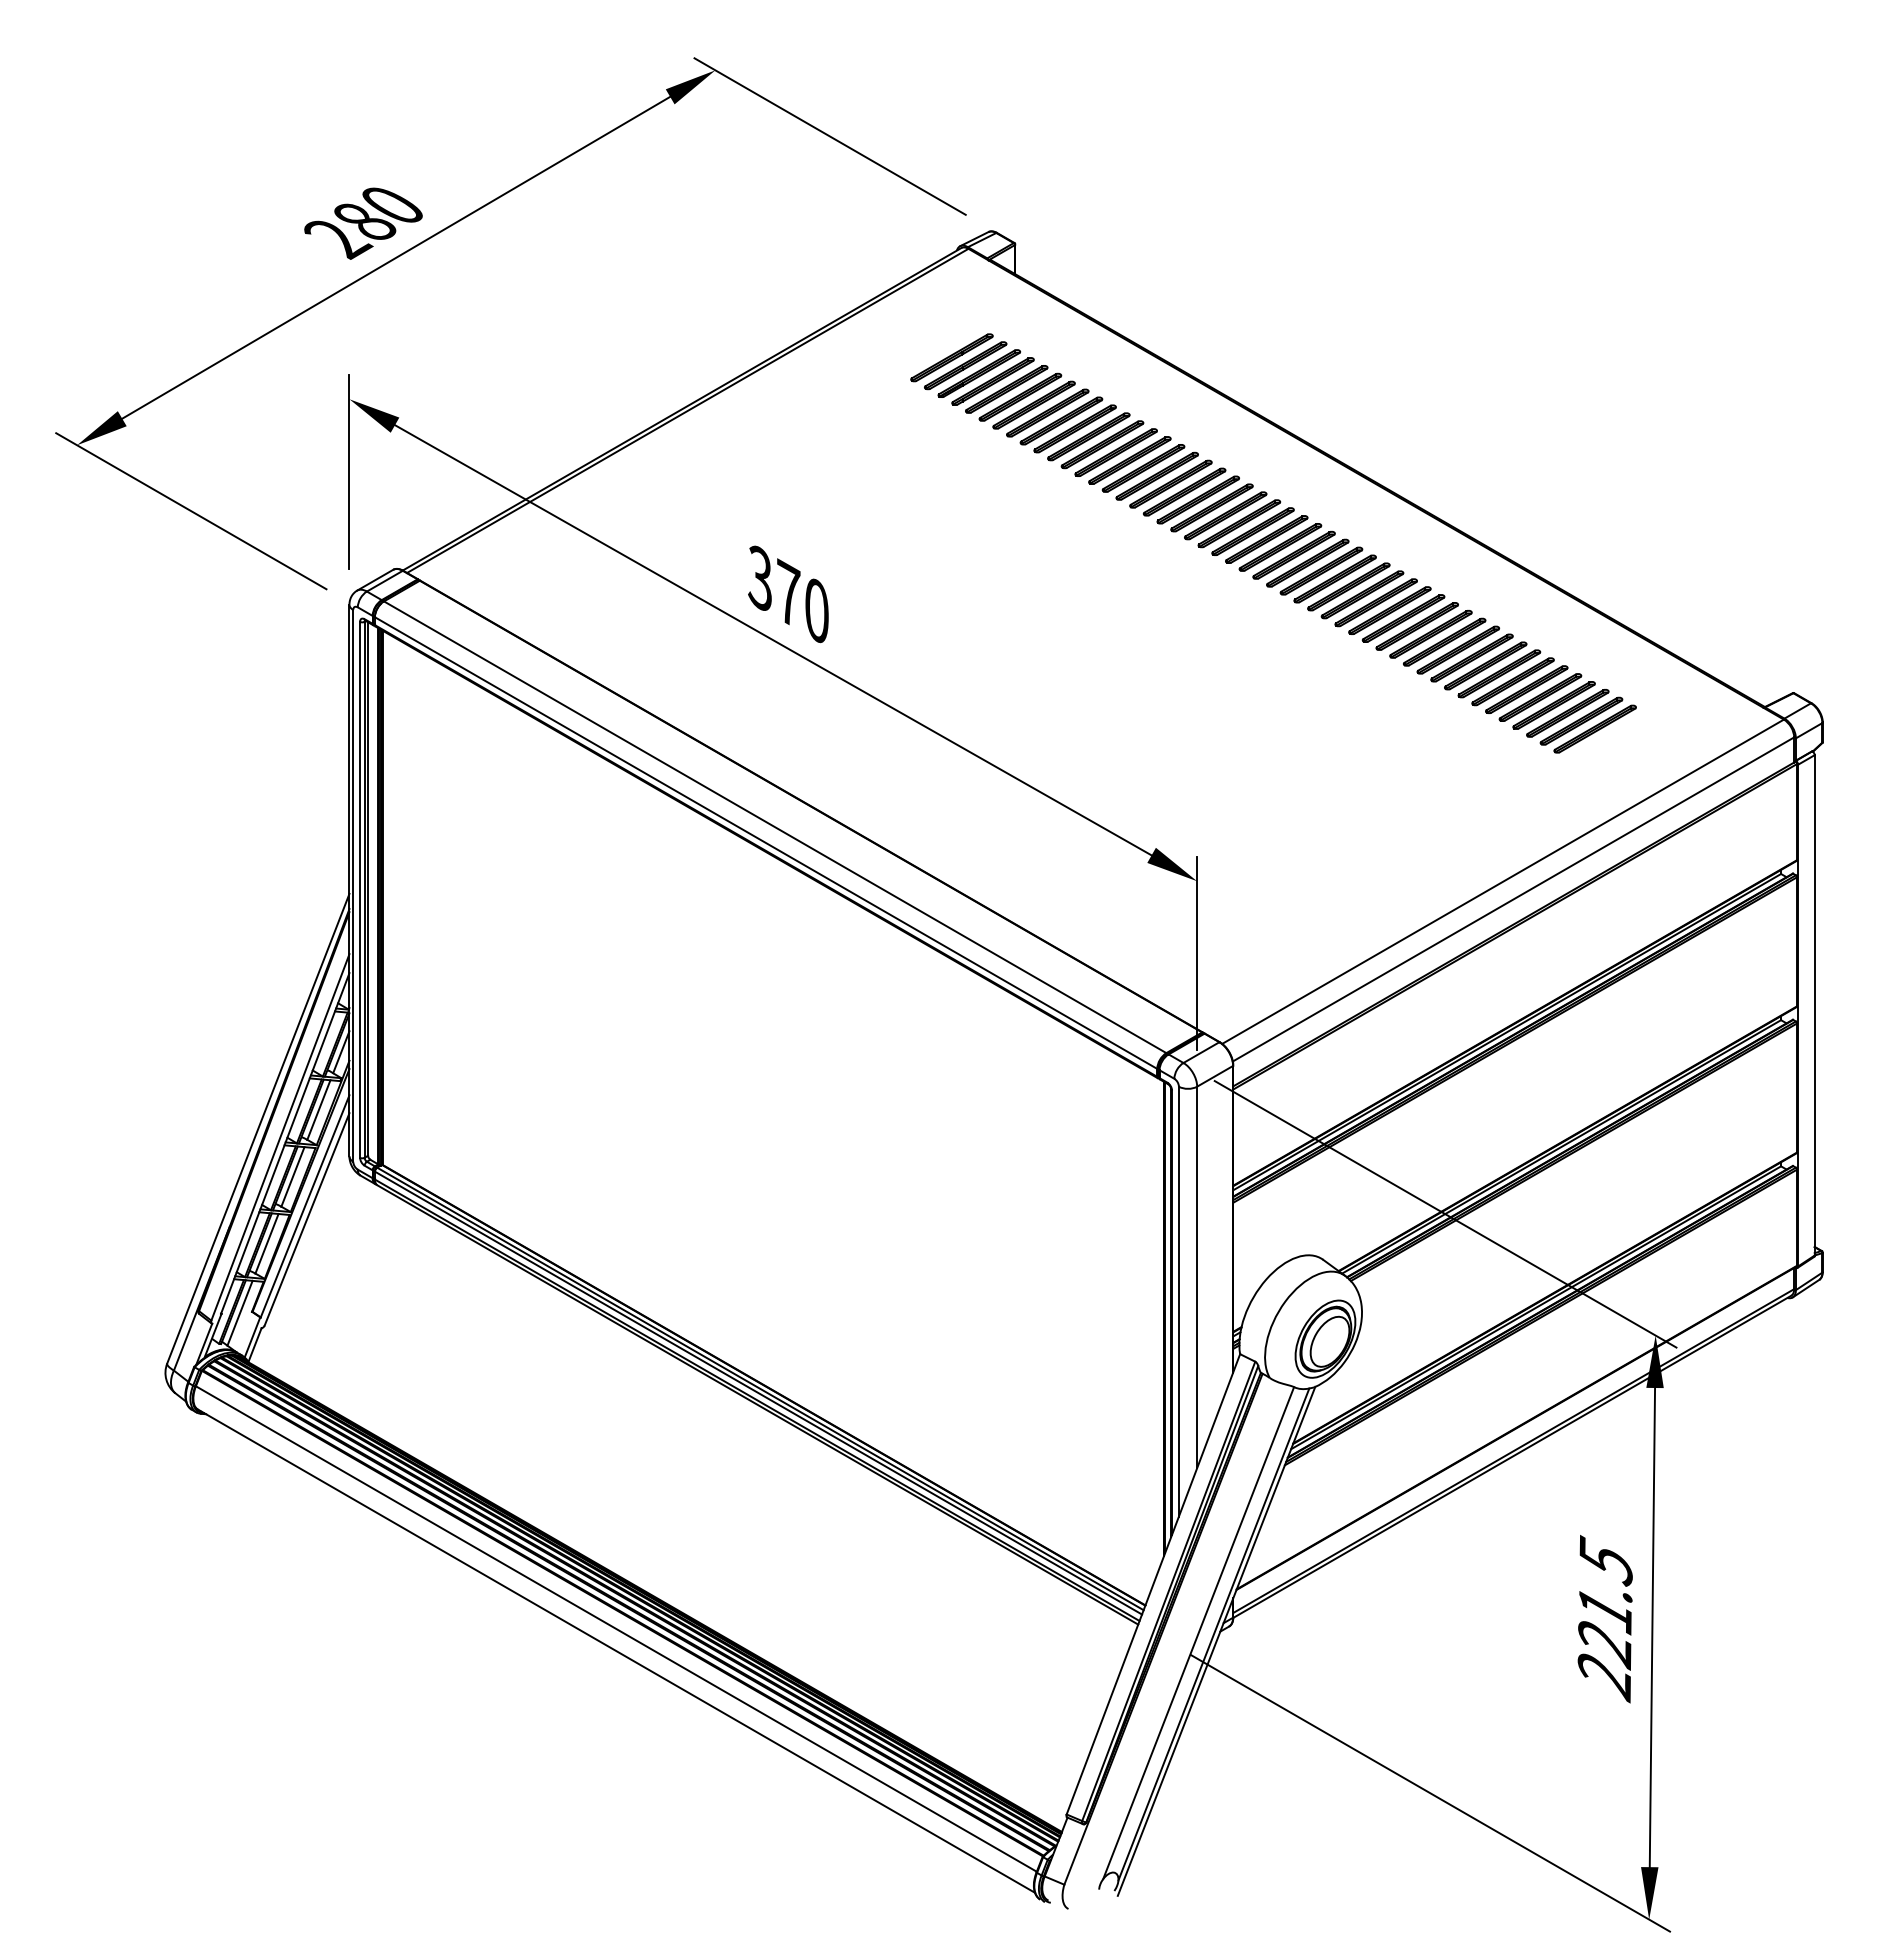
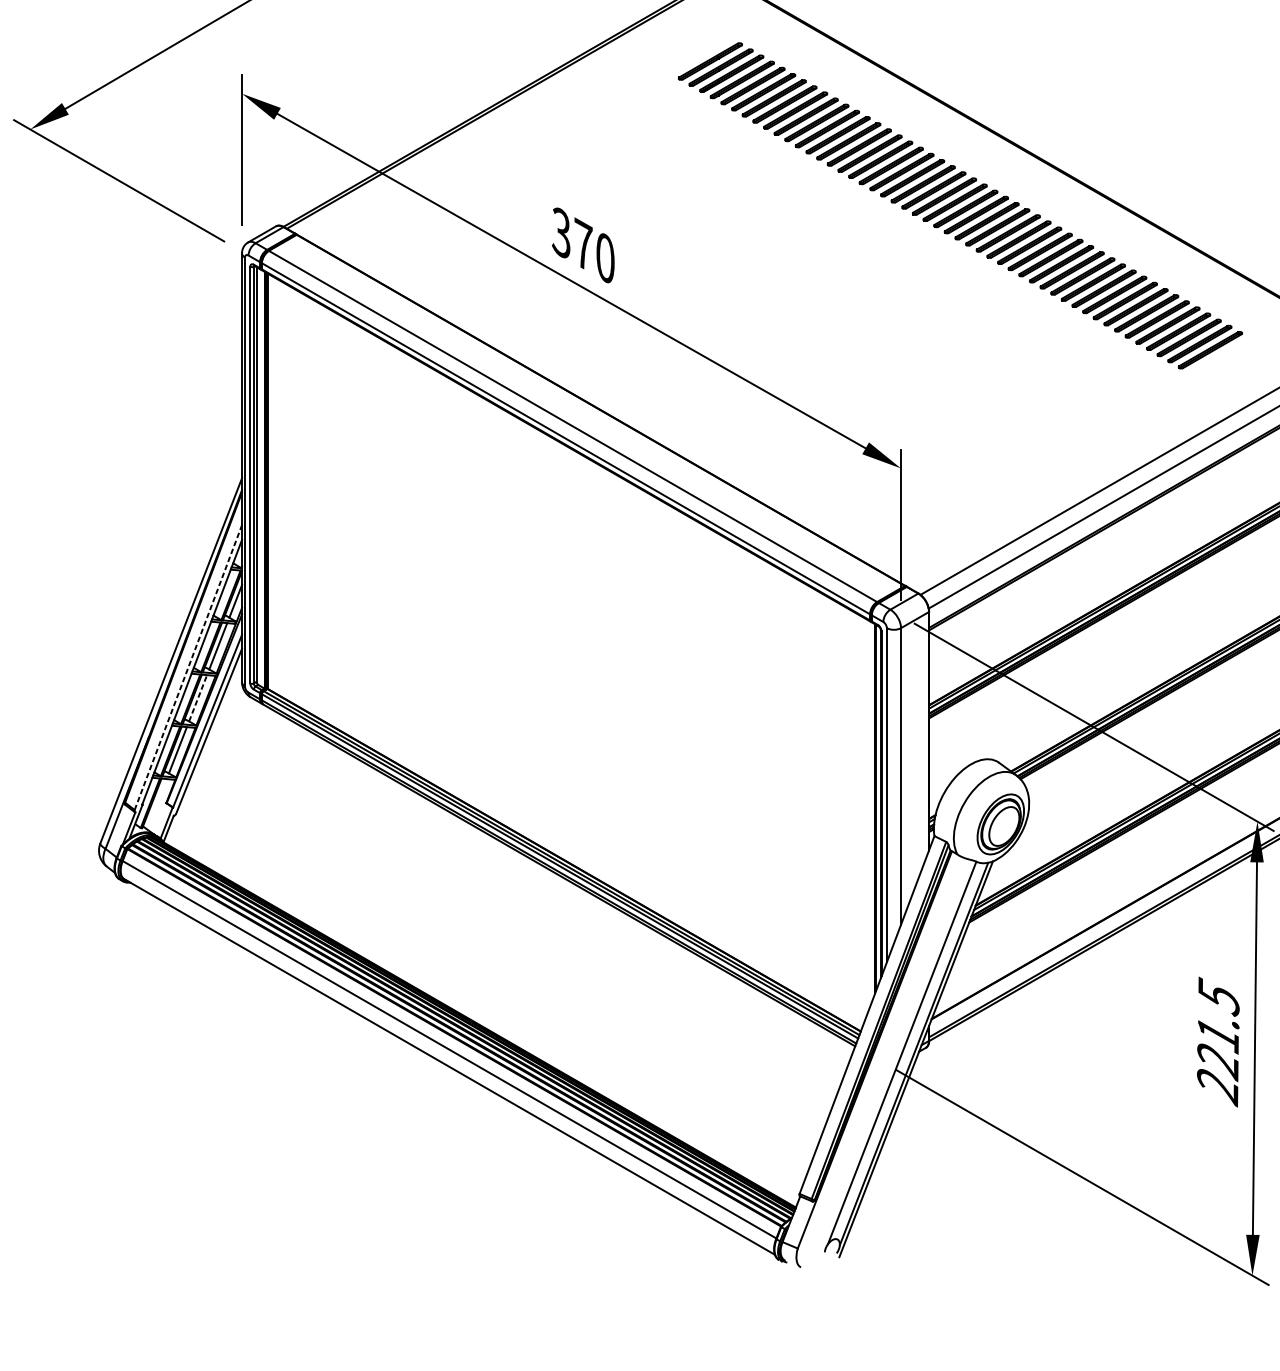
line: (280, 1137) -> (188, 667), solid -> dashed
line: (292, 1176) -> (197, 697), solid -> dashed
line: (239, 1312) -> (156, 803), removed

